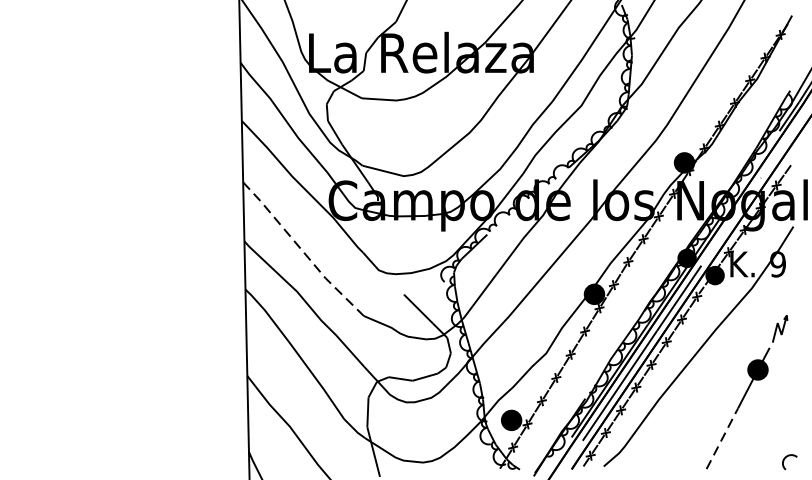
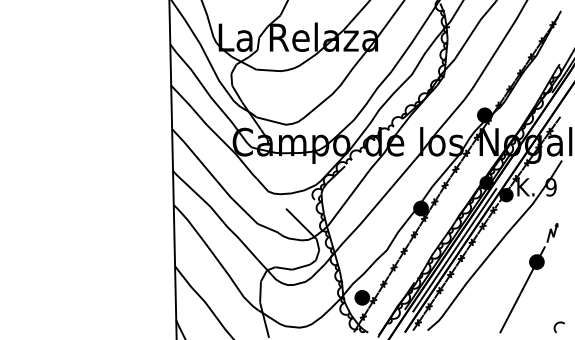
line: (302, 250) -> (214, 177), dashed -> solid
line: (722, 438) -> (511, 310), dashed -> solid

